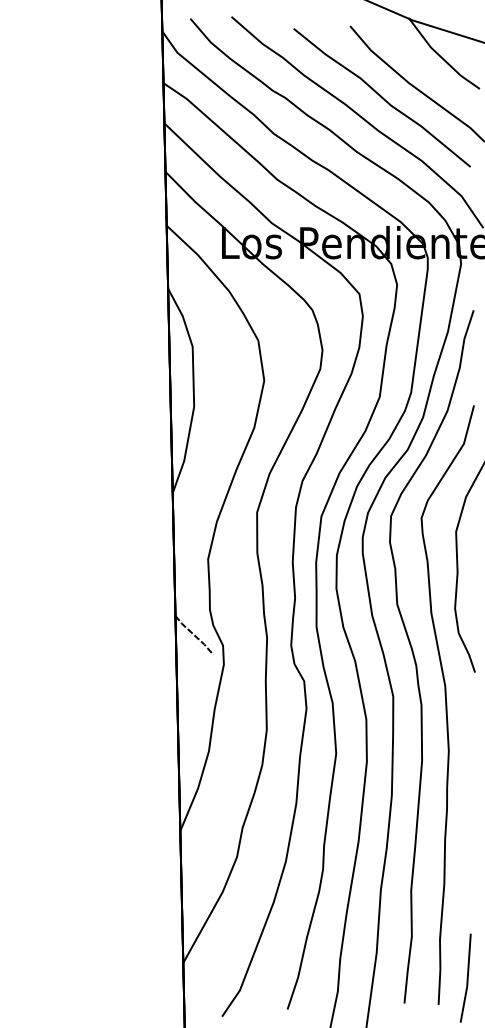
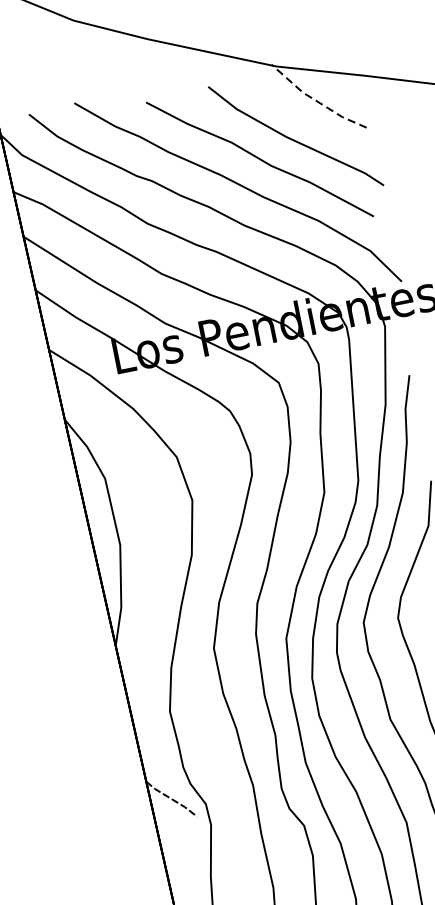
line: (440, 56) -> (315, 100), solid -> dashed

